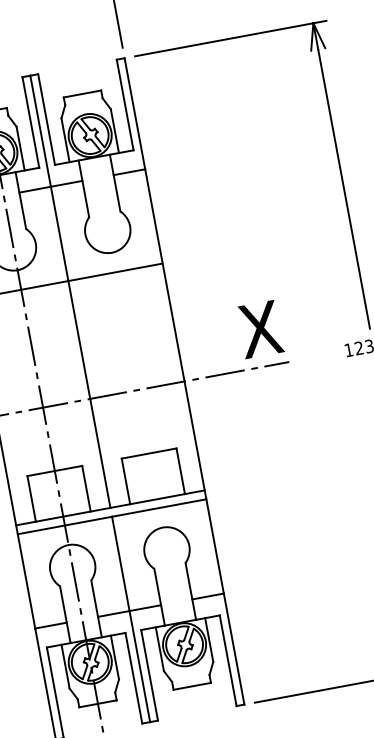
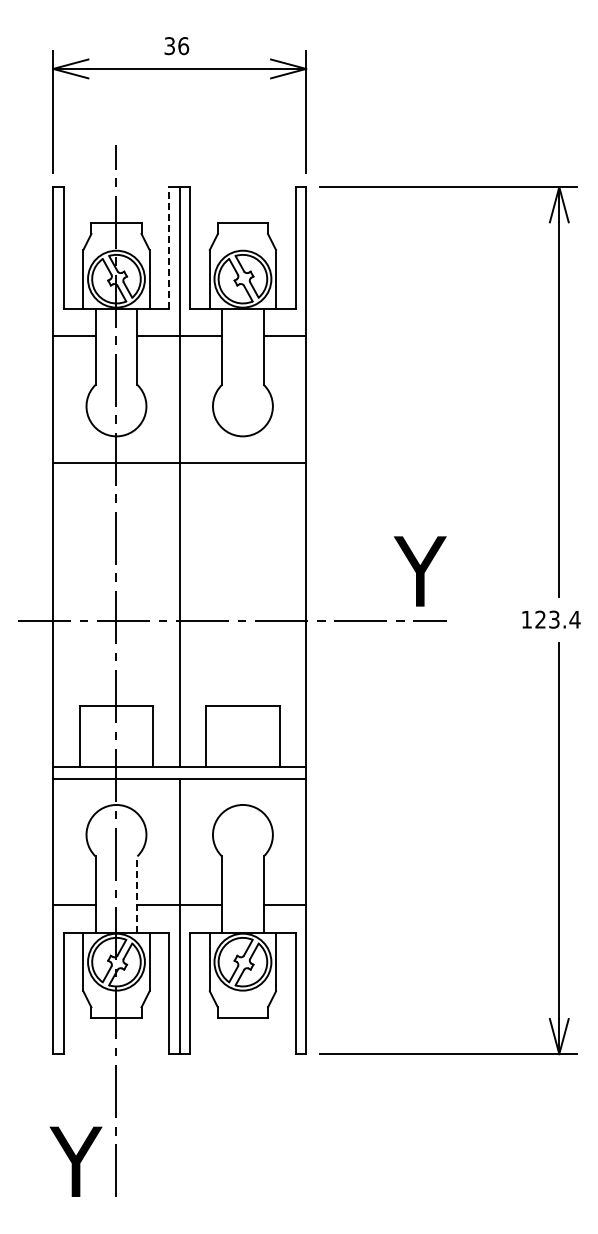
line: (31, 122) -> (169, 247), solid -> dashed
text: (261, 329) -> (418, 571), X -> Y
line: (96, 608) -> (137, 894), solid -> dashed

